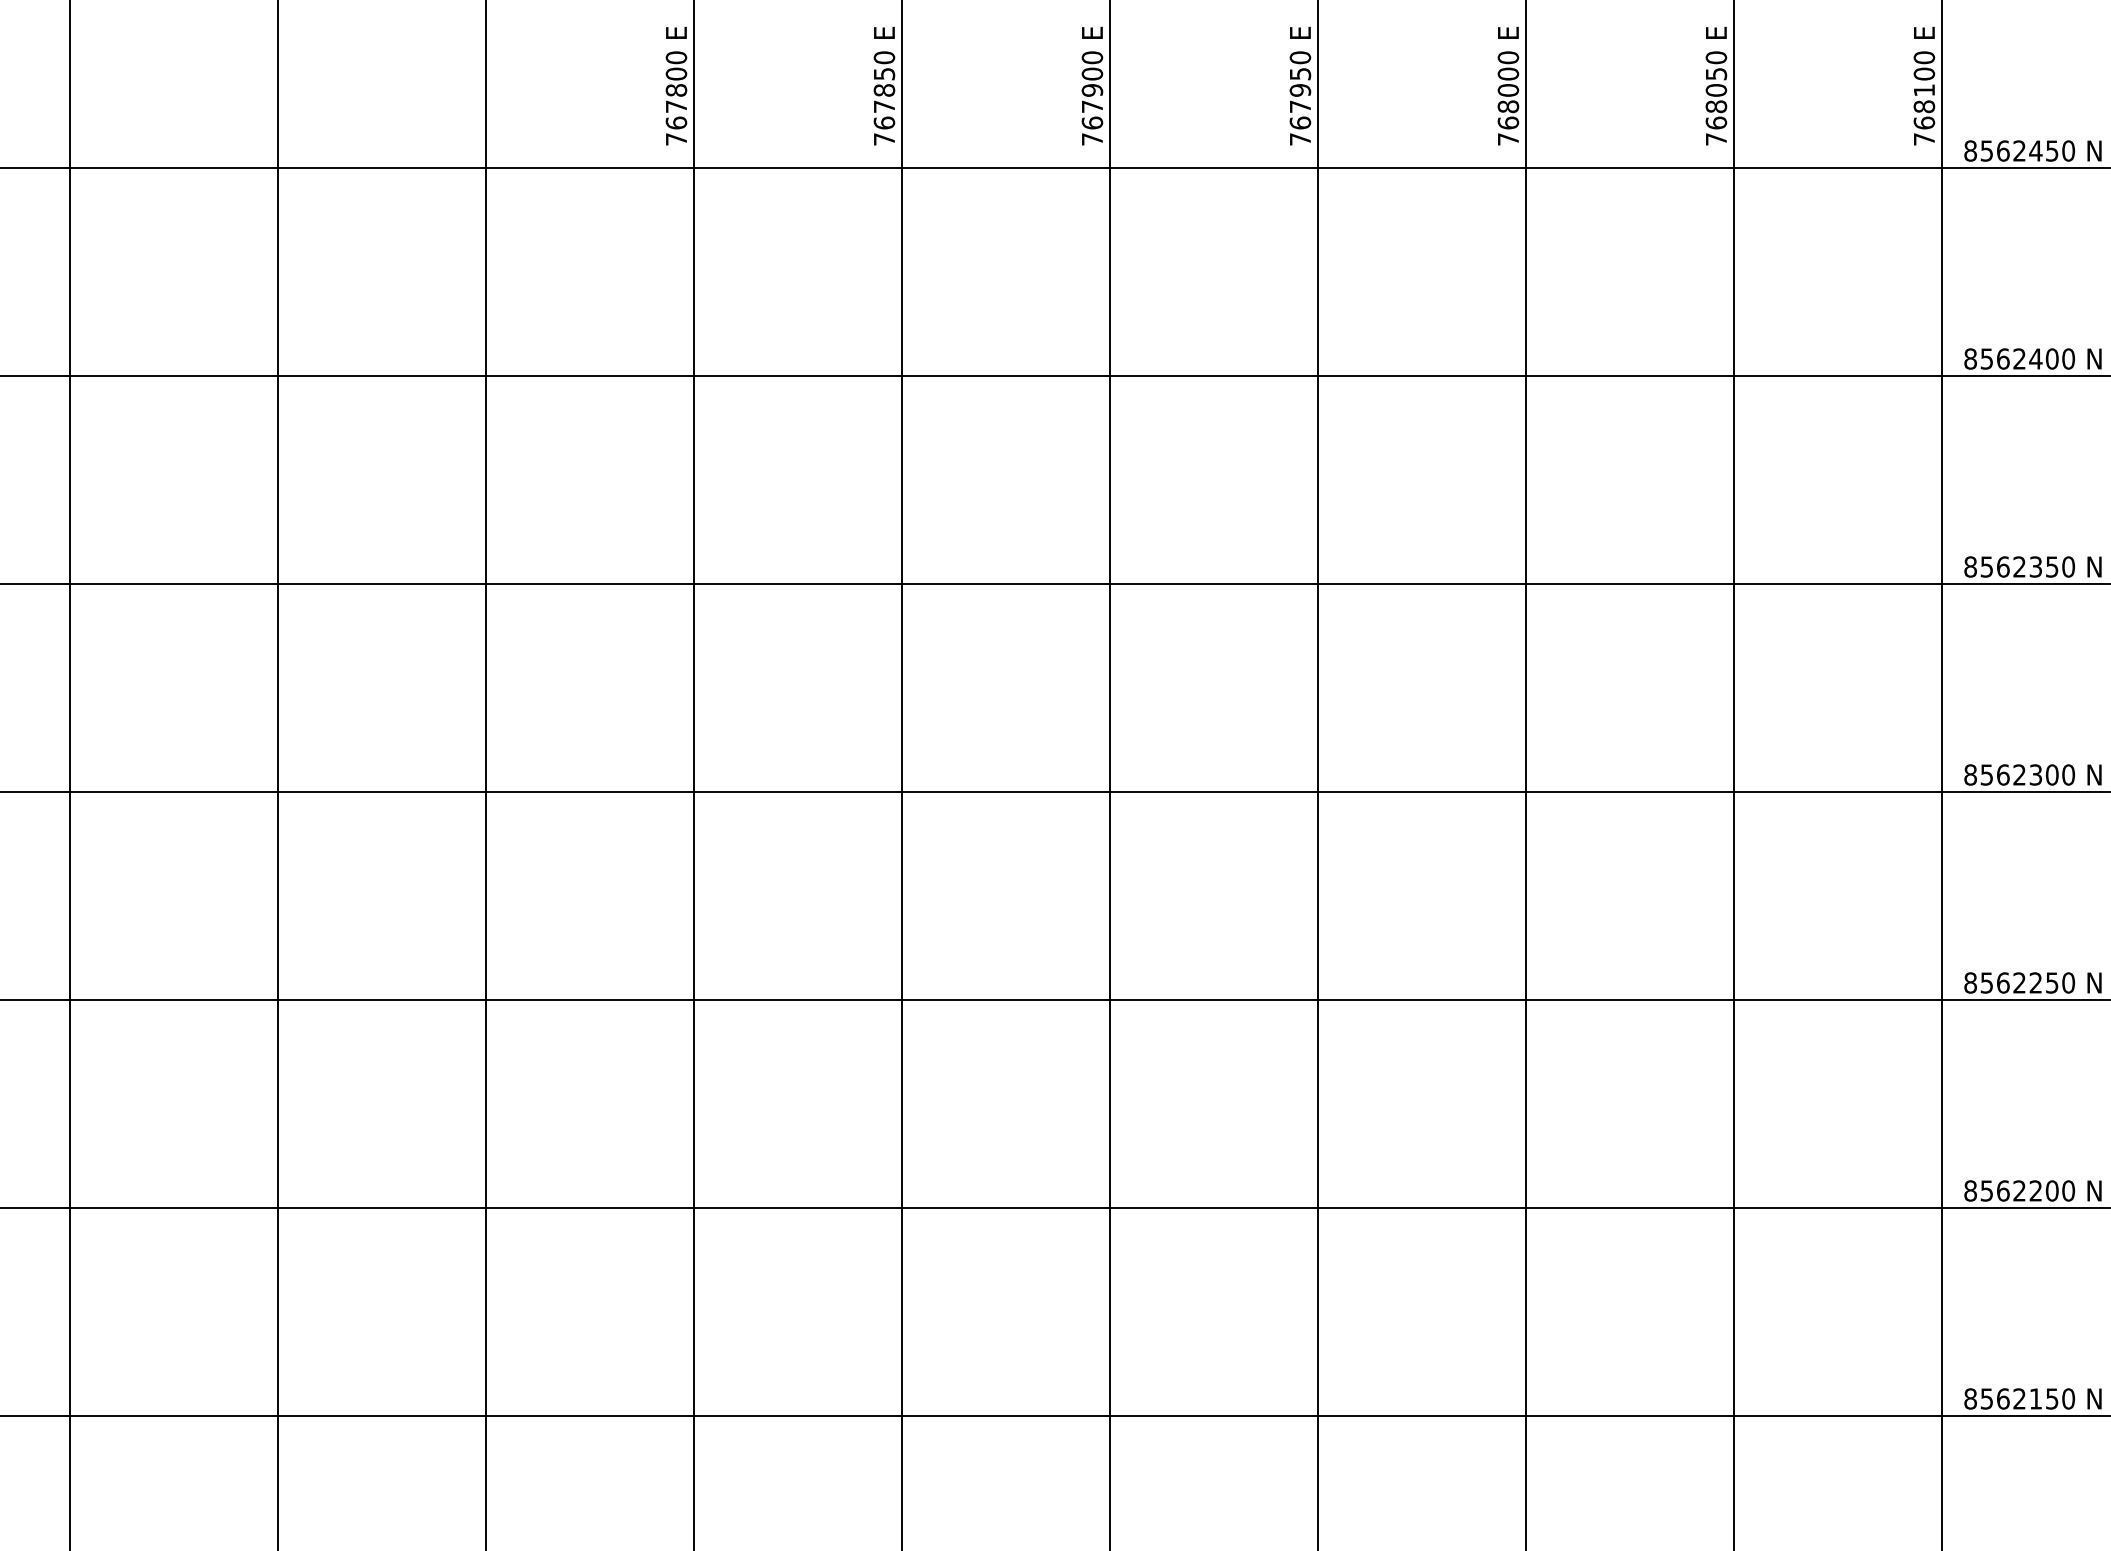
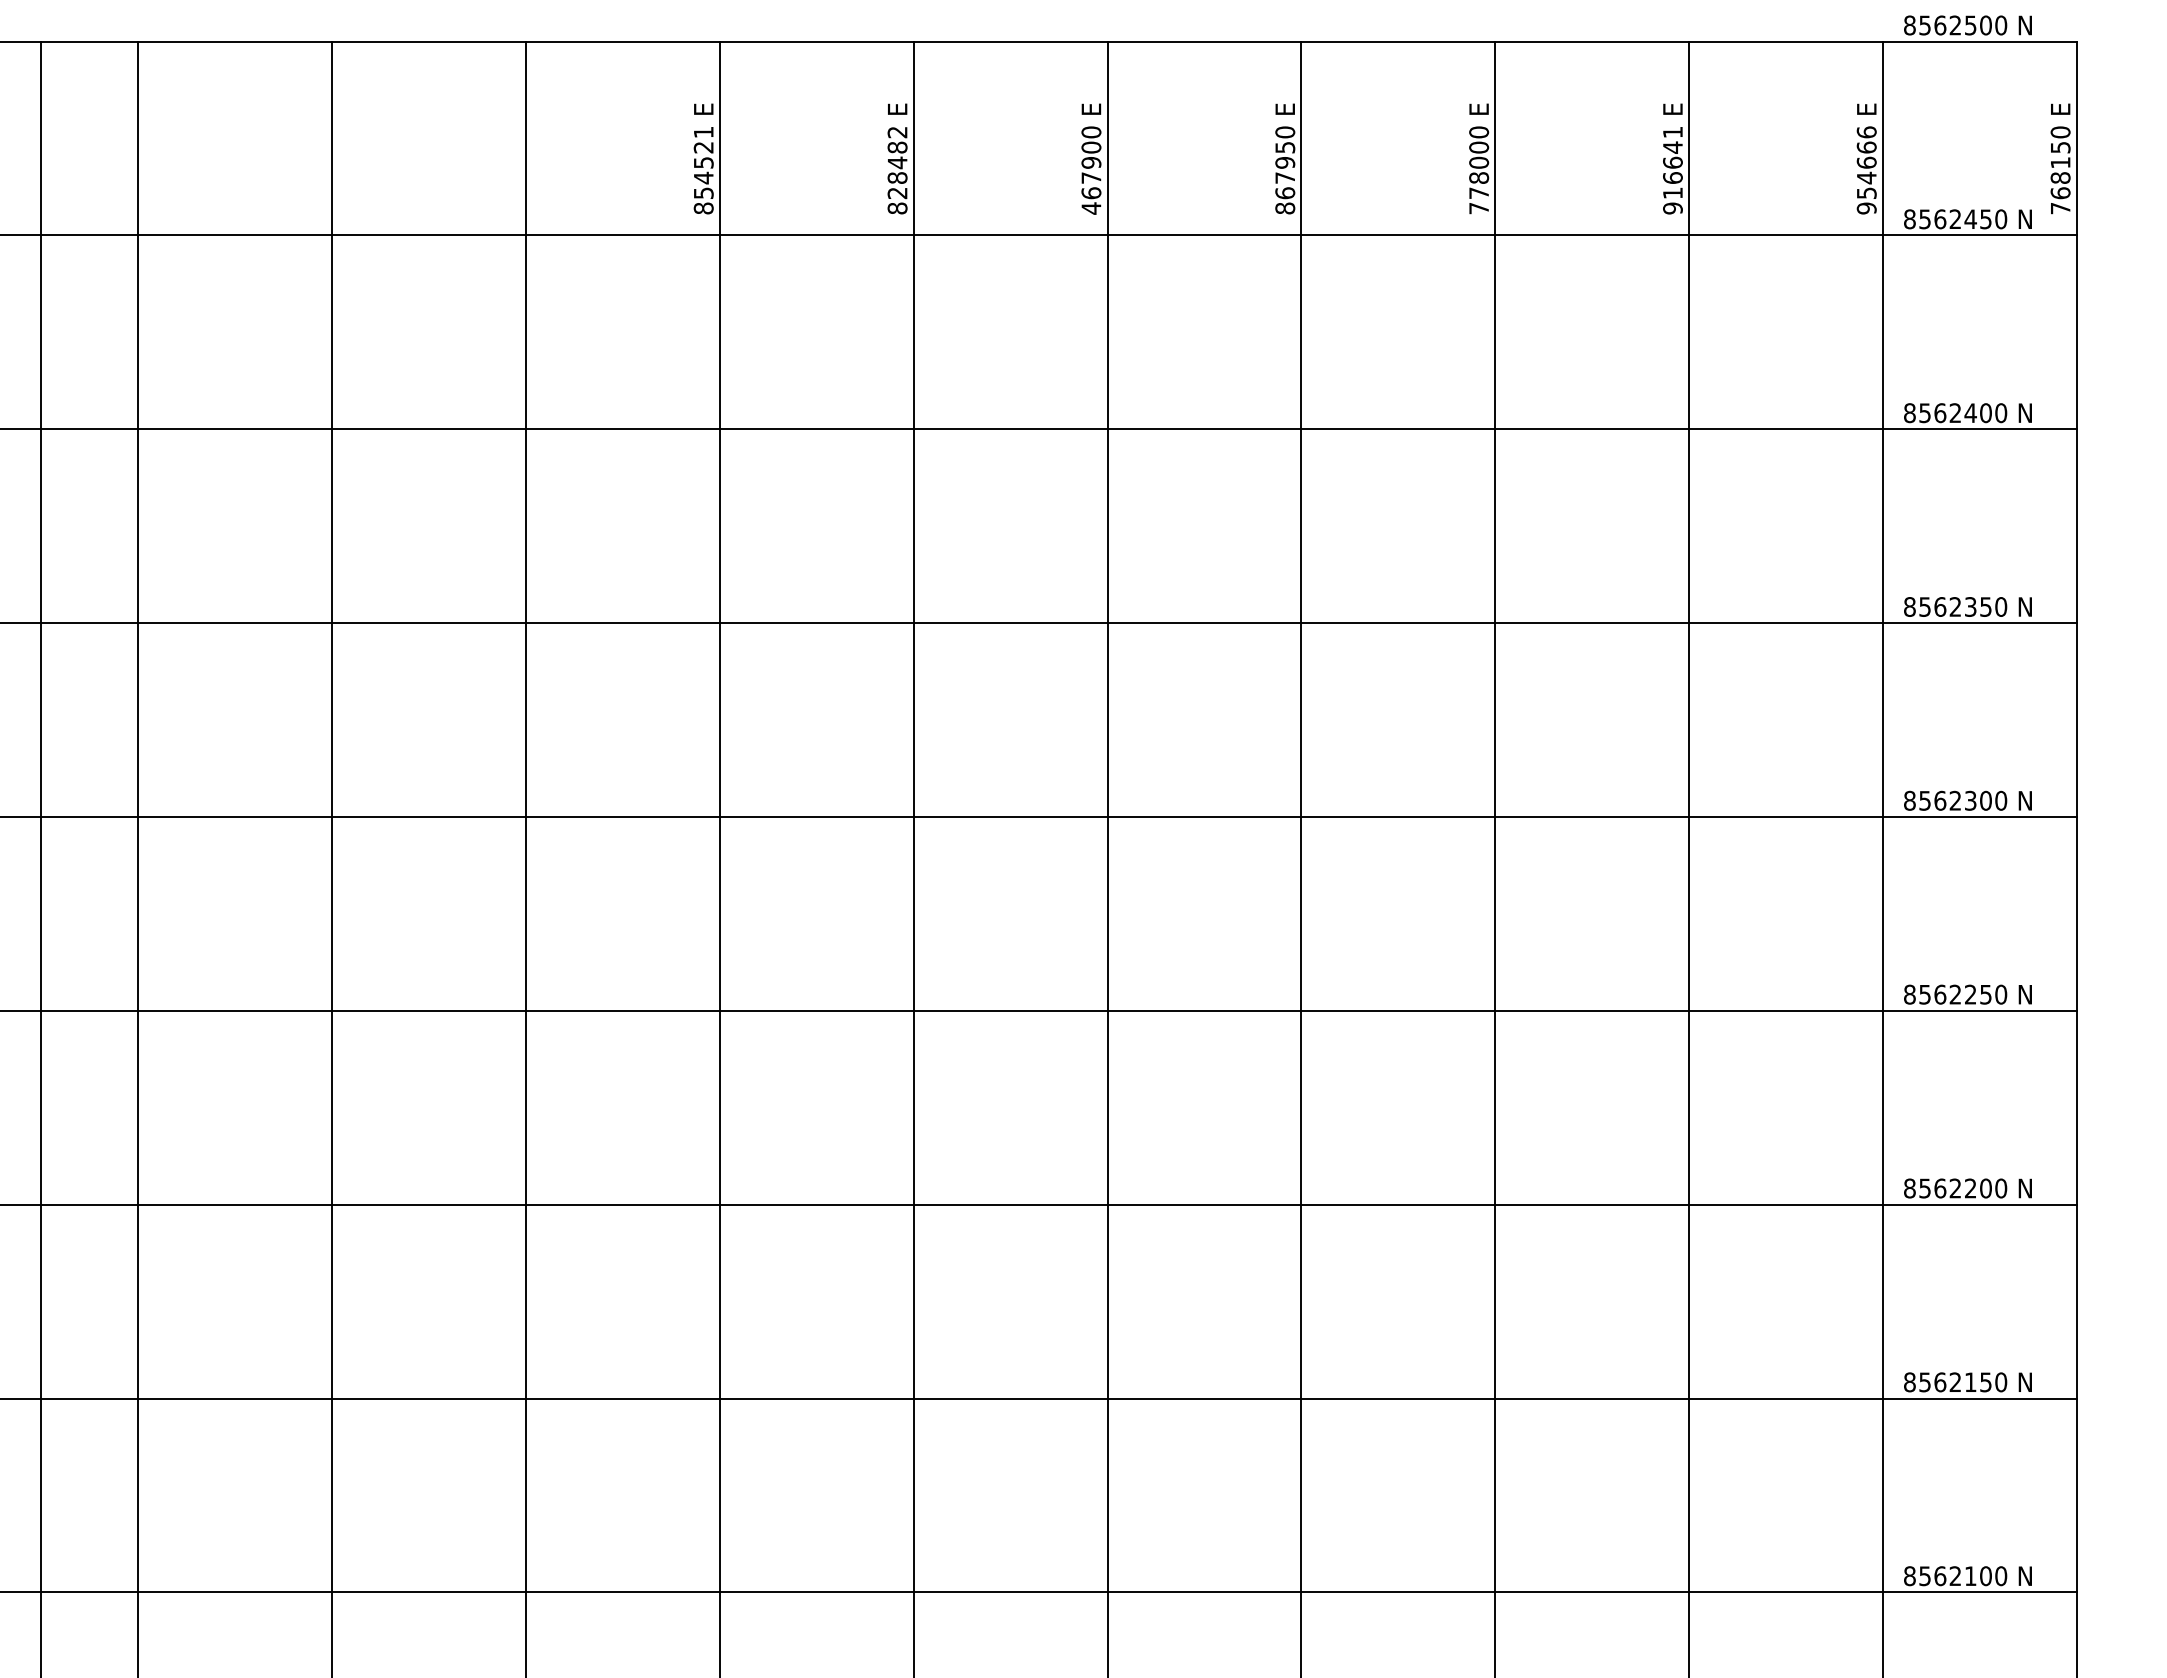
text: (676, 98) -> (703, 170), 767800 -> 854521
text: (884, 98) -> (897, 170), 767850 -> 828482
text: (1715, 98) -> (1672, 170), 768050 -> 916641
text: (1924, 98) -> (1866, 170), 768100 -> 954666
text: (1508, 123) -> (1479, 193), 768000 -> 778000
text: (1092, 139) -> (1091, 208), 767900 -> 467900
text: (1300, 139) -> (1285, 208), 767950 -> 867950

